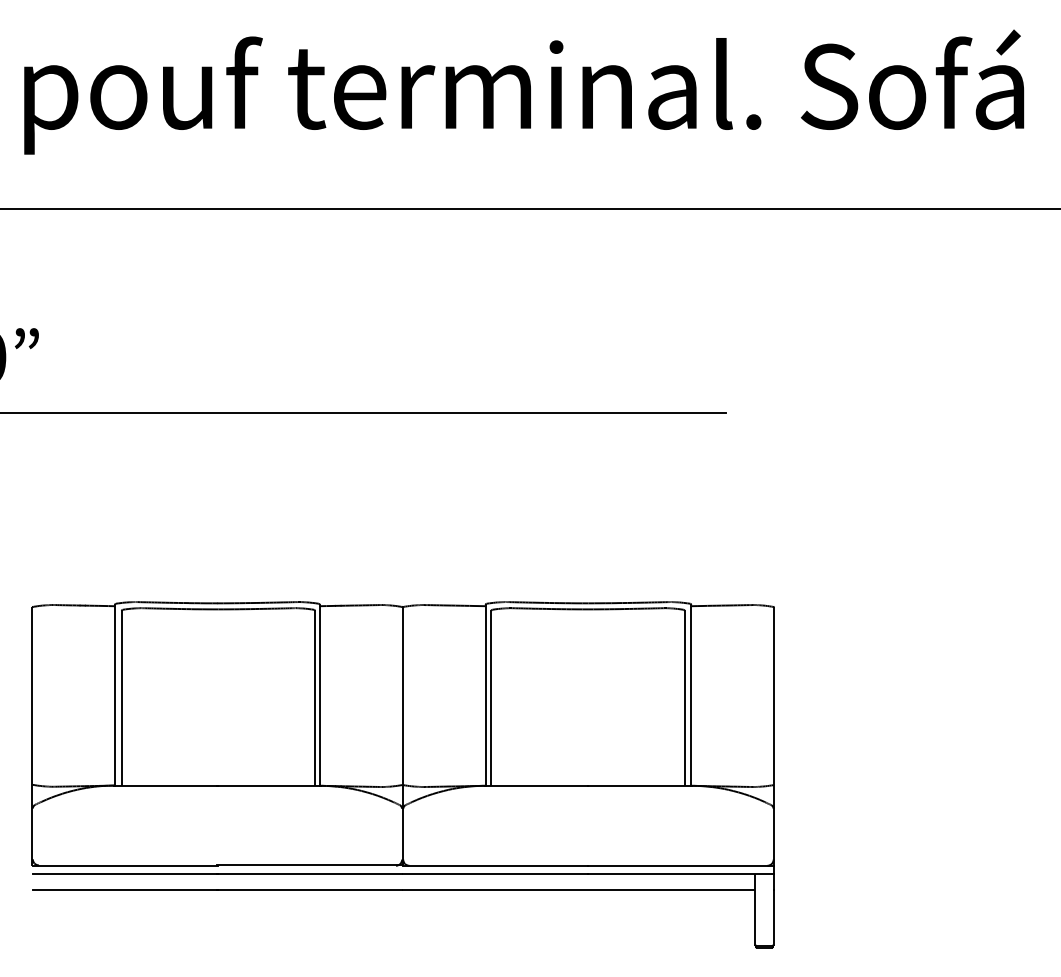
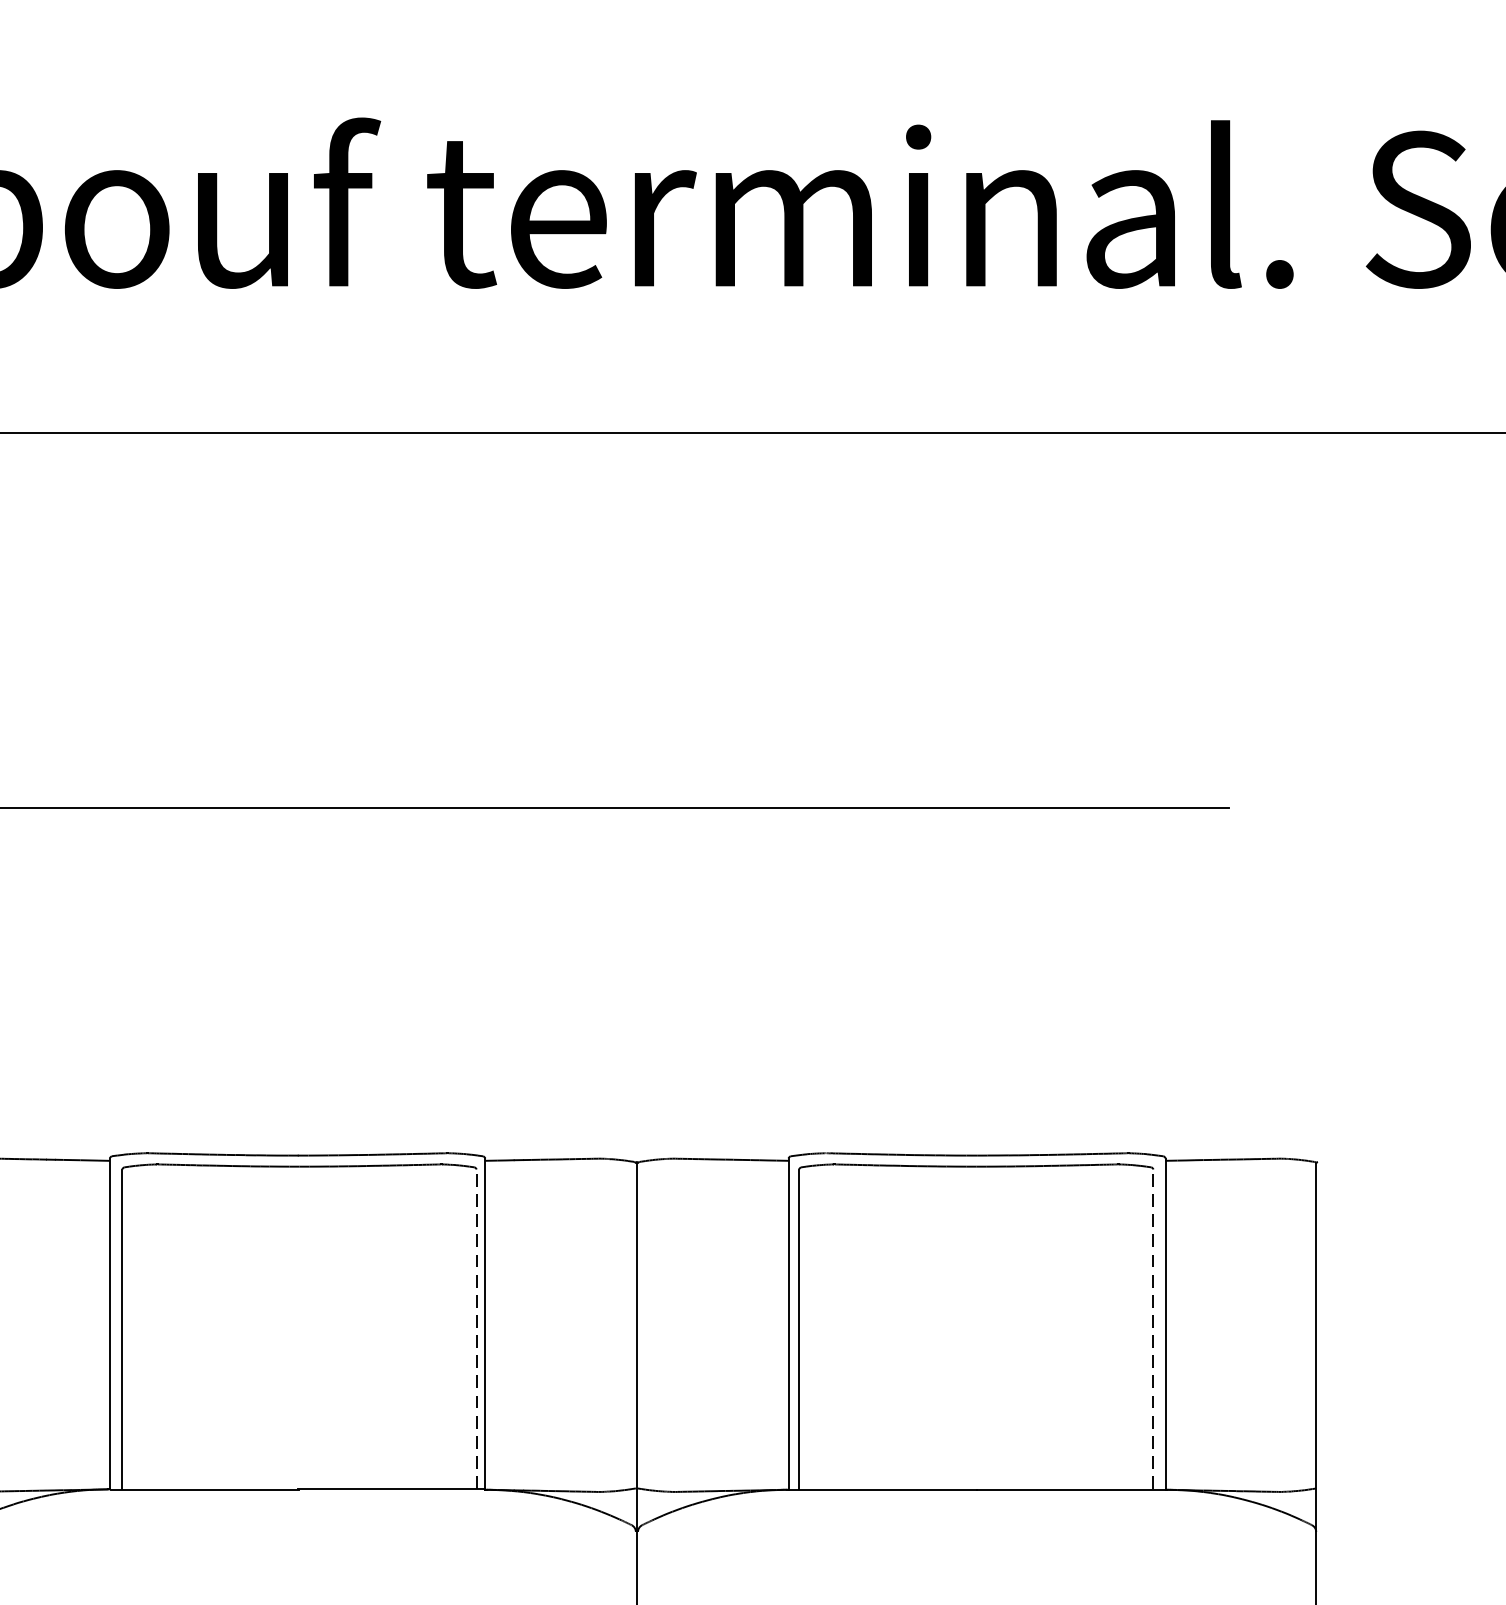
line: (315, 697) -> (477, 1328), solid -> dashed
line: (684, 697) -> (1152, 1328), solid -> dashed

